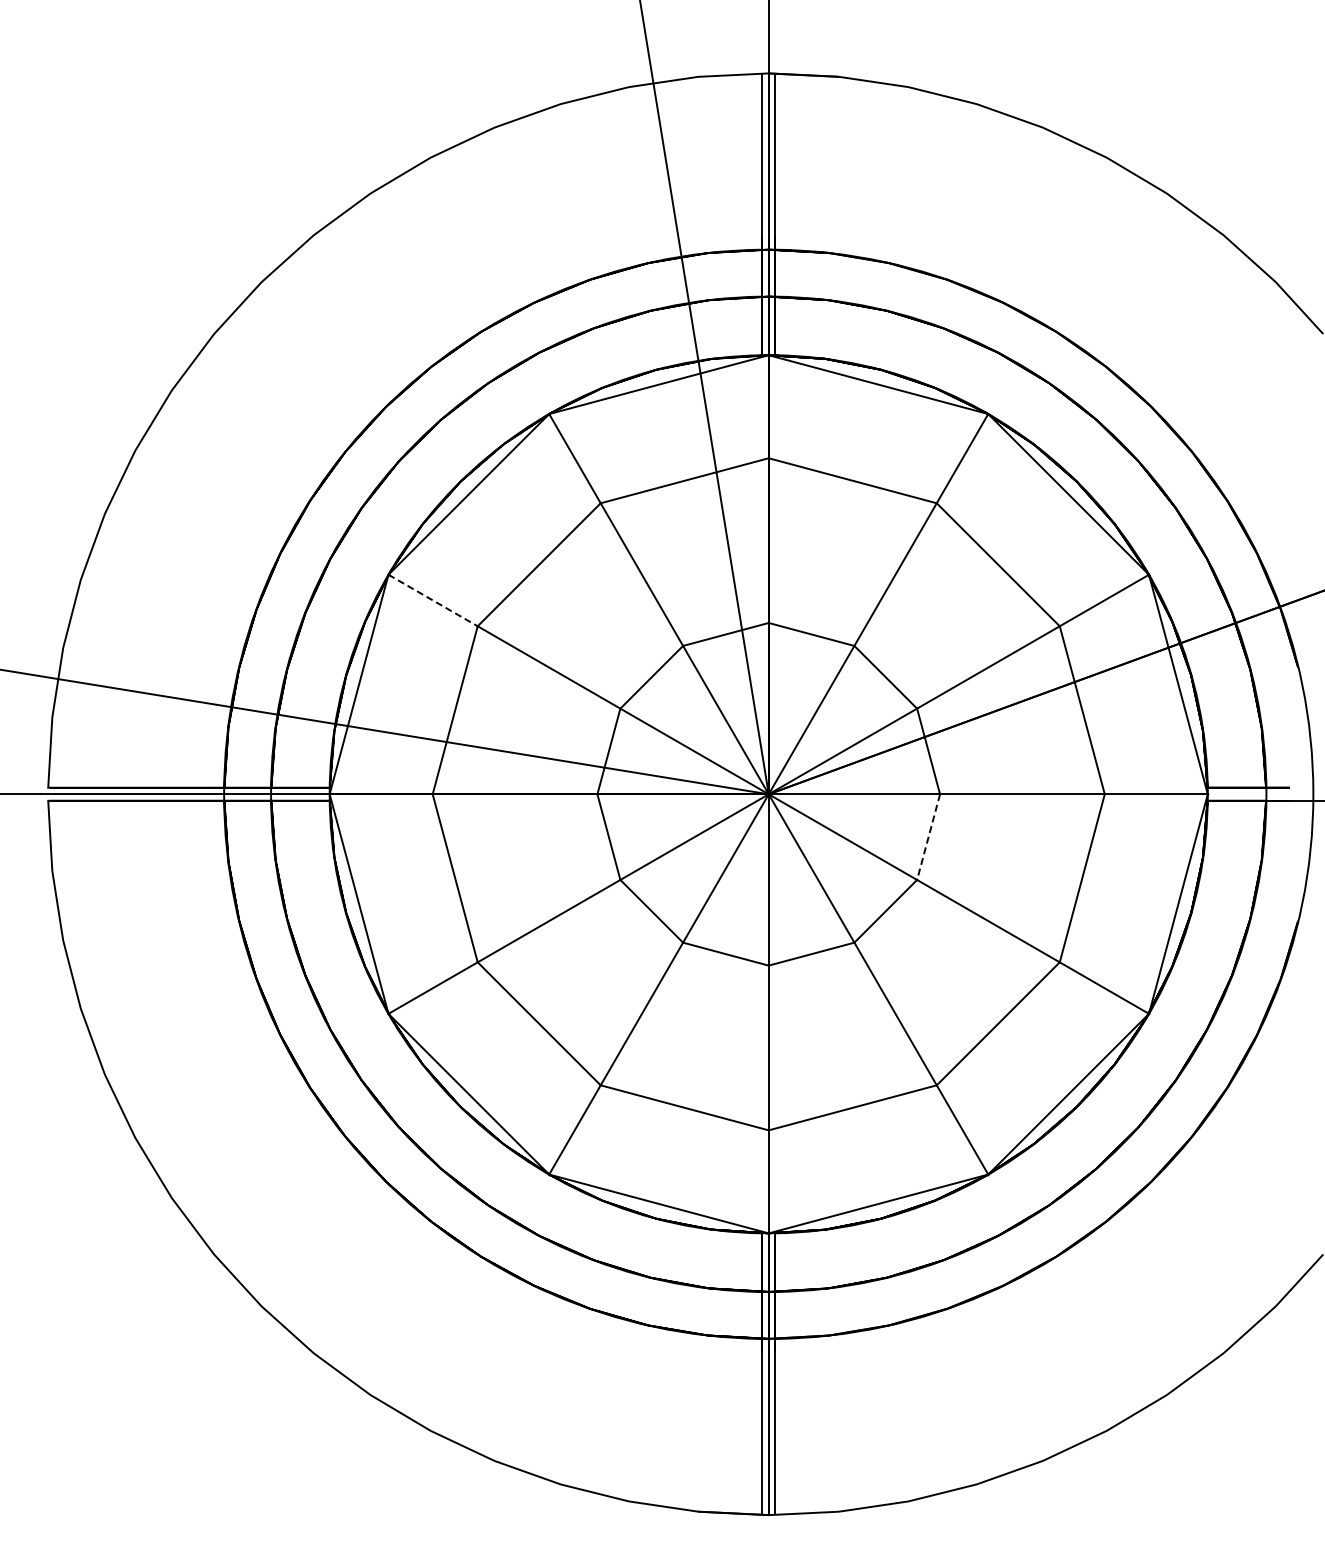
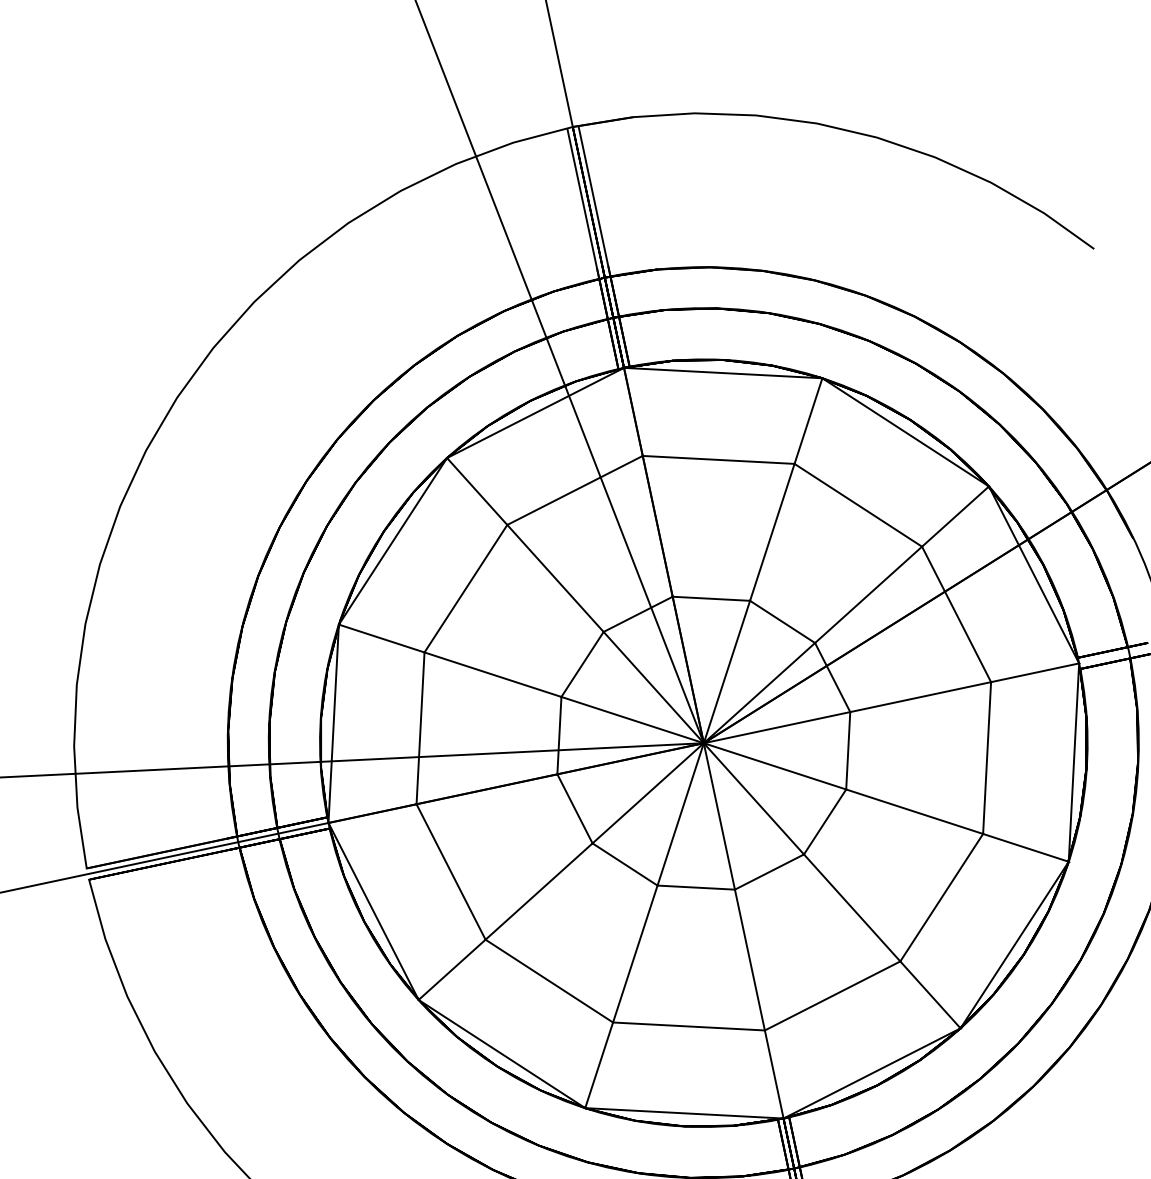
line: (433, 600) -> (382, 638), dashed -> solid
line: (928, 837) -> (848, 751), dashed -> solid

